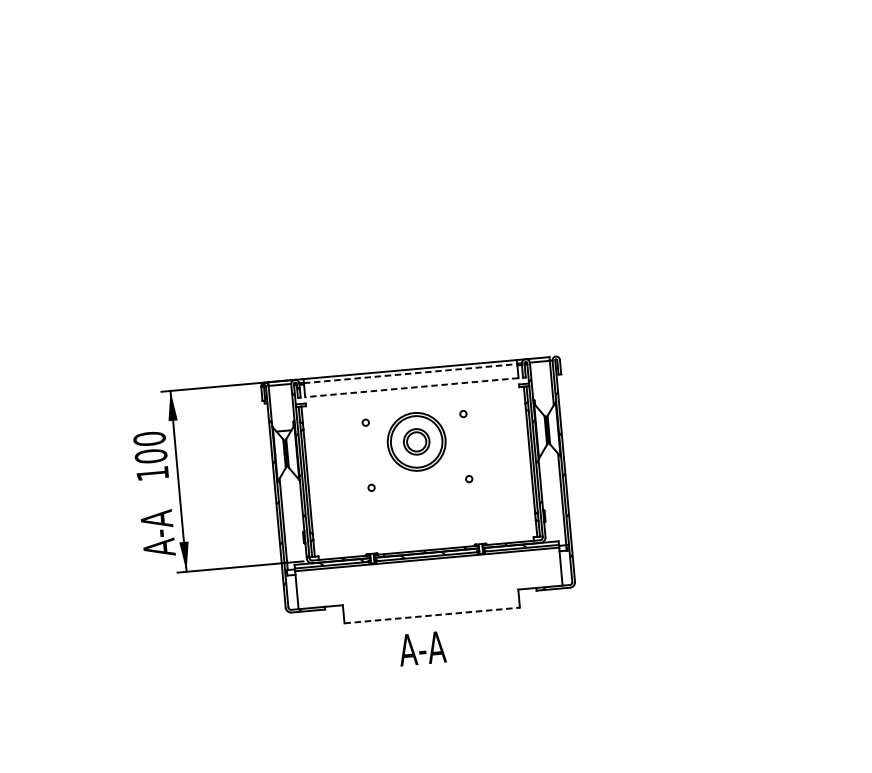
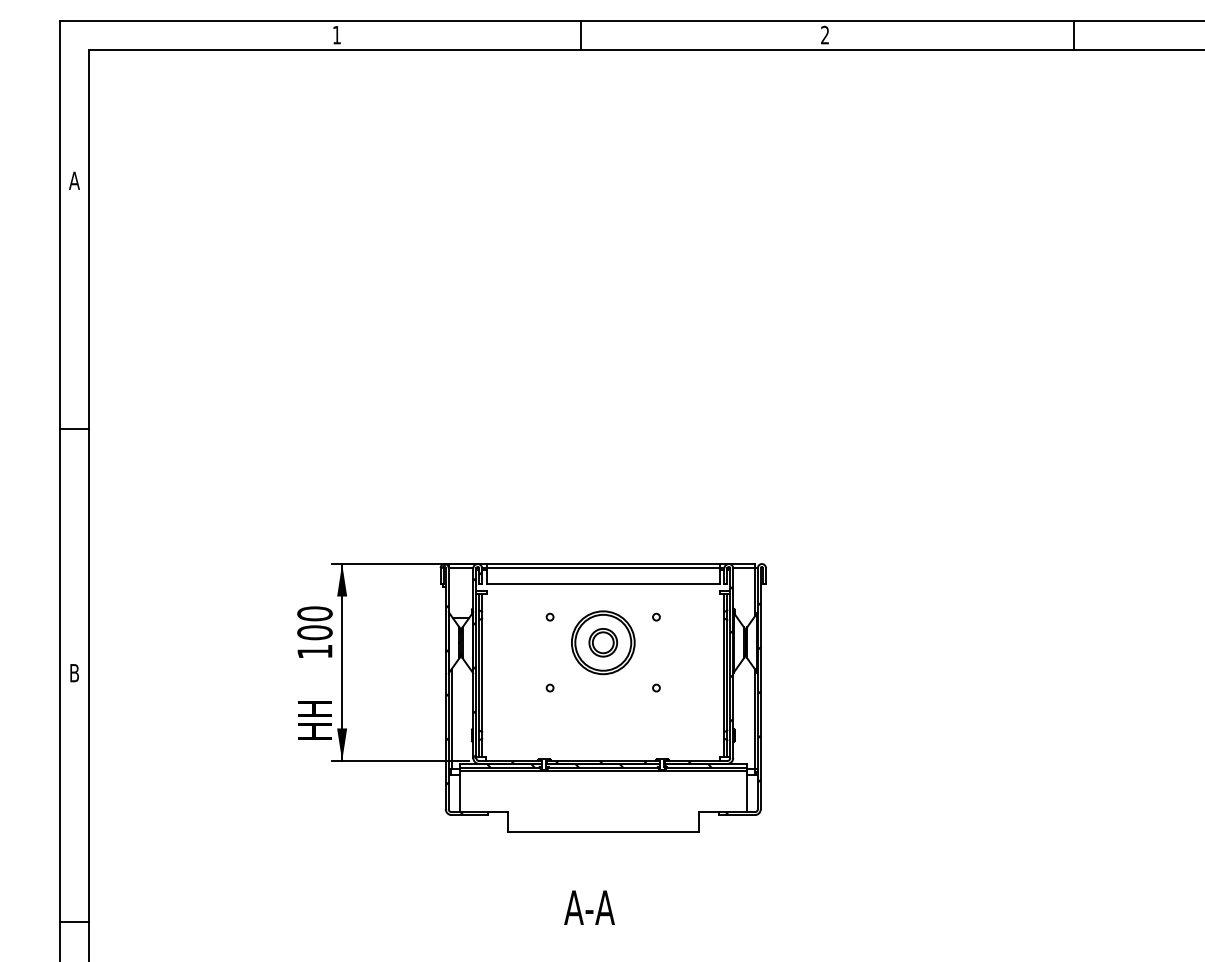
line: (410, 373) -> (603, 568), dashed -> solid
line: (411, 387) -> (602, 583), dashed -> solid
text: (157, 533) -> (314, 716), A-A -> HH
line: (432, 615) -> (603, 831), dashed -> solid
text: (422, 648) -> (589, 907), moved

